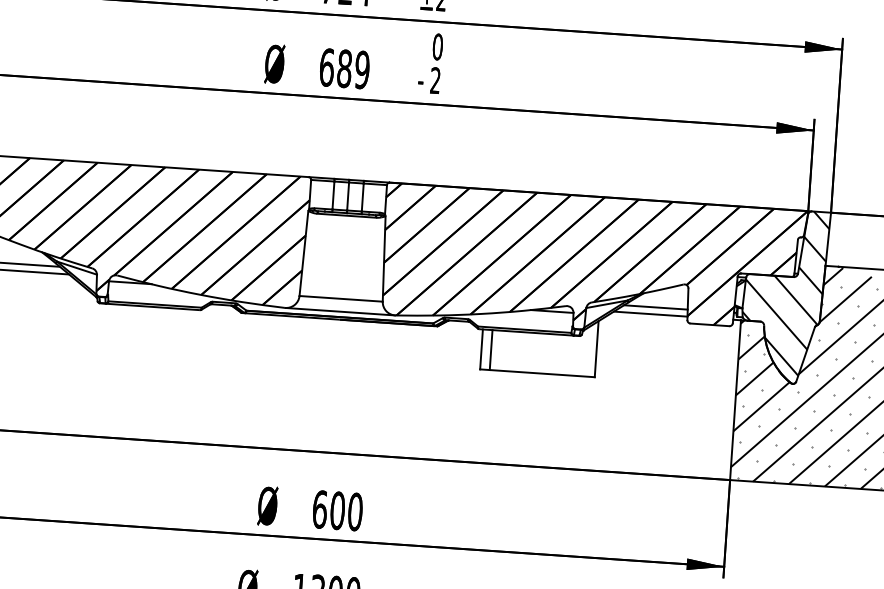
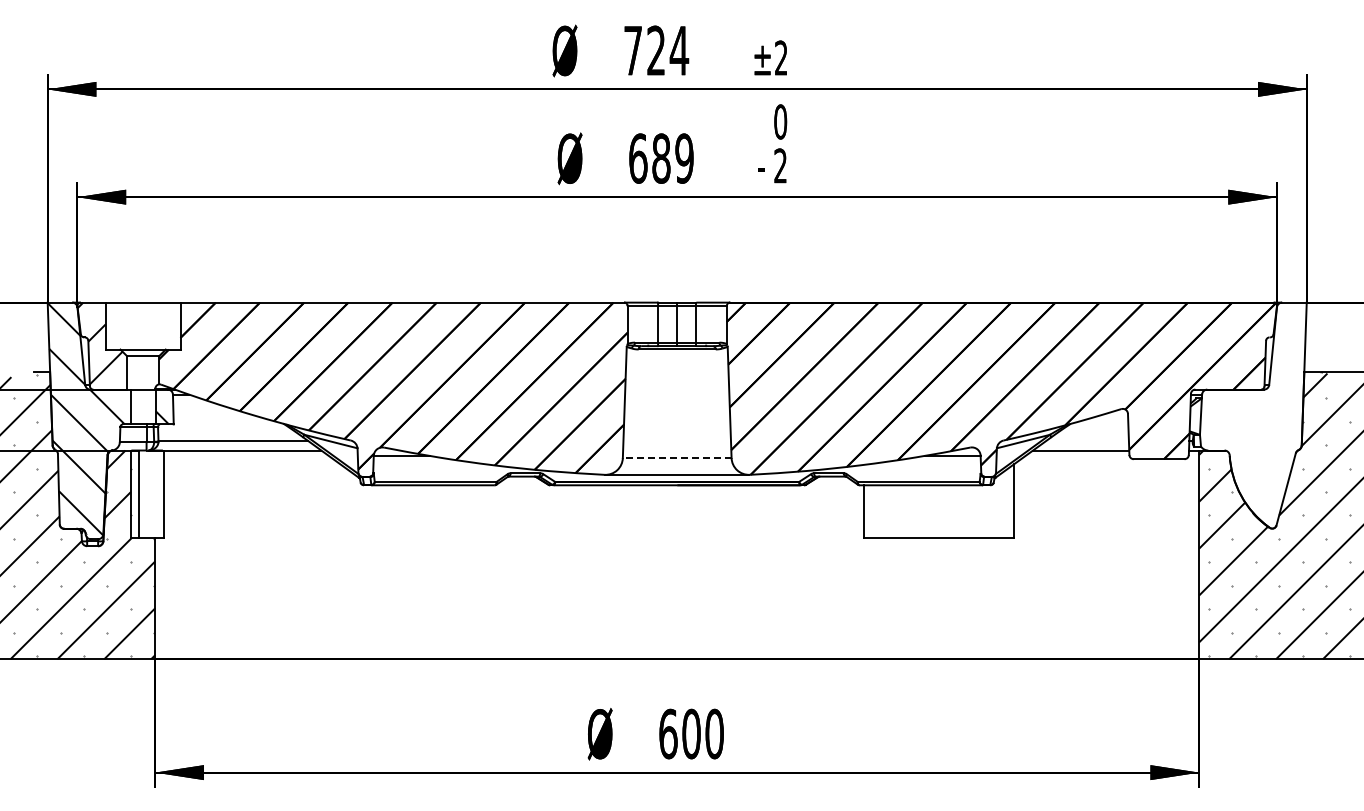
hatch: (783, 291) -> (1252, 409), removed
line: (340, 299) -> (676, 458), solid -> dashed
line: (655, 307) -> (1086, 441), removed
line: (490, 350) -> (876, 511), removed

